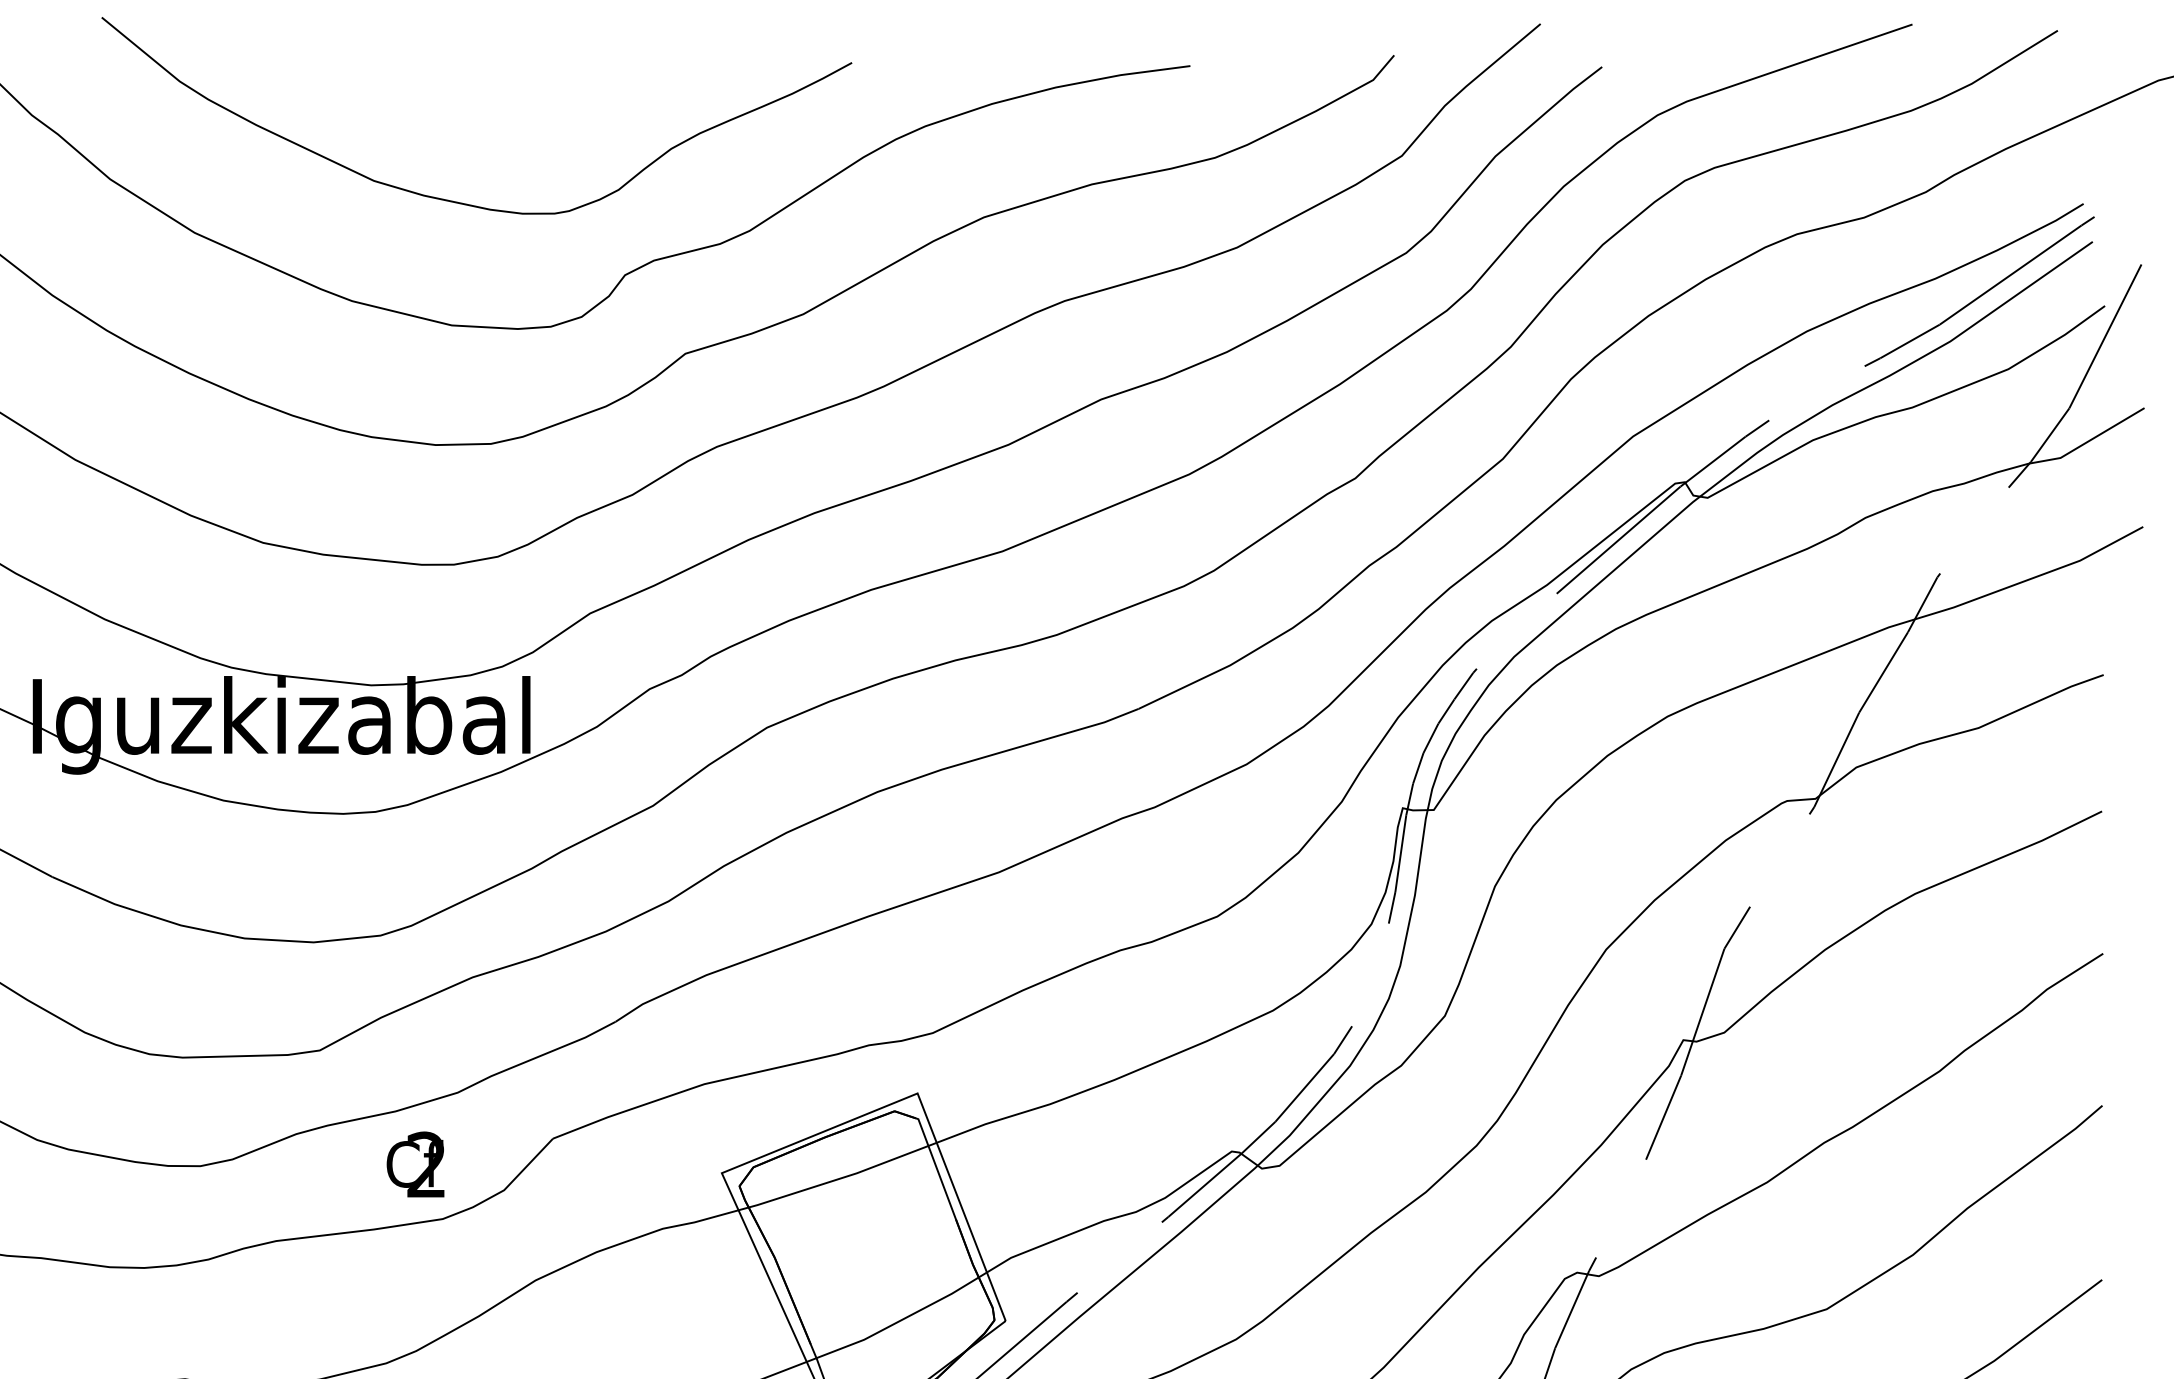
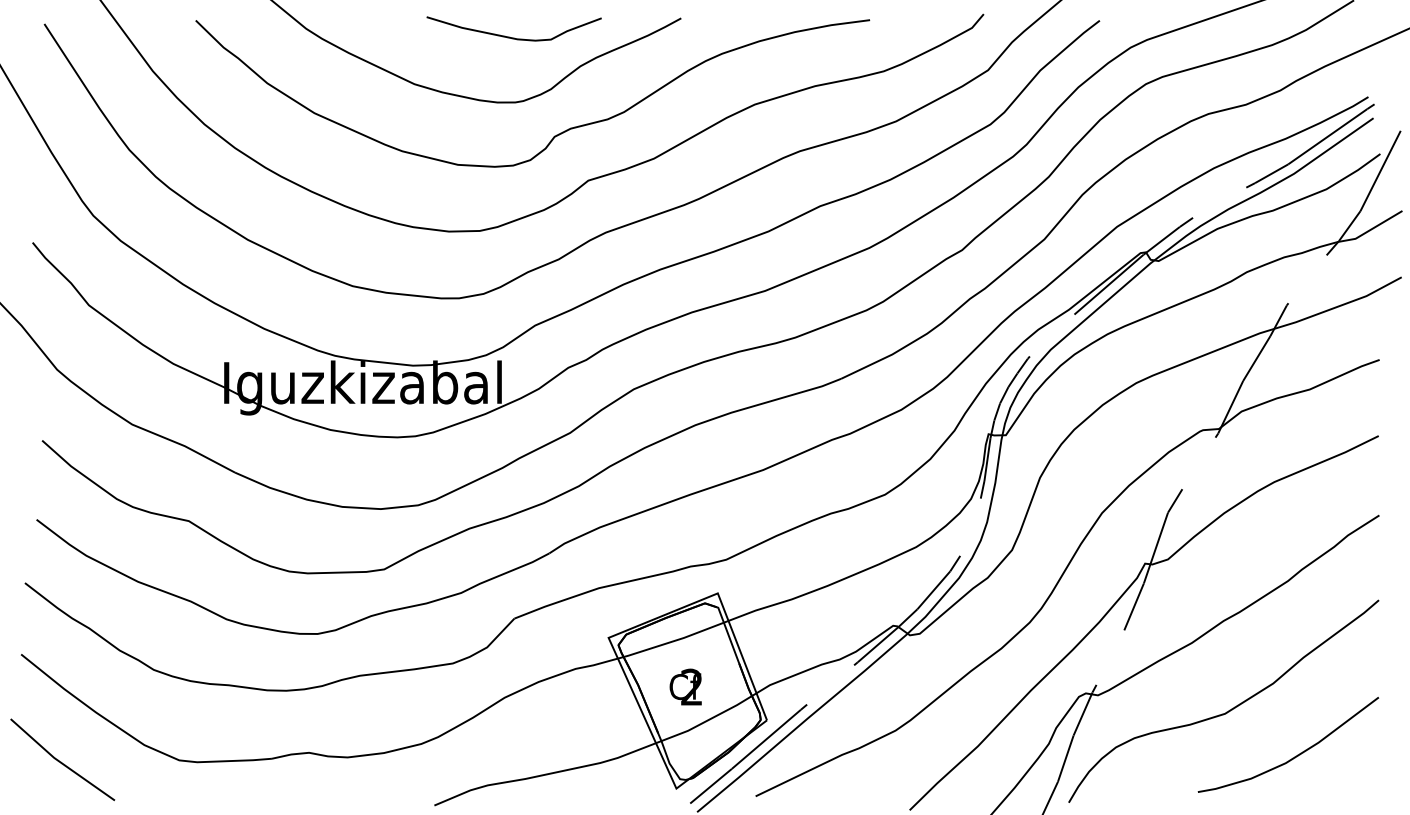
curve: (544, 95) -> (509, 36), added
text: (415, 1163) -> (685, 686), moved

